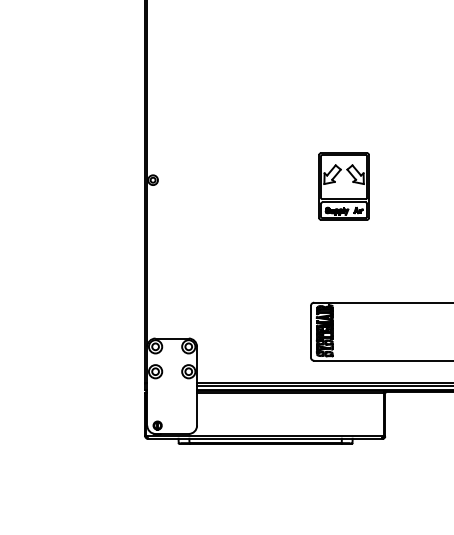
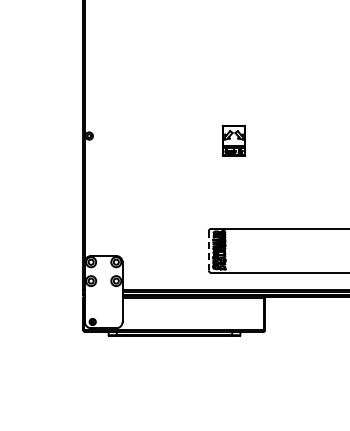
part: (343, 186) -> (233, 140), size x0.6
line: (310, 332) -> (208, 251), solid -> dashed

